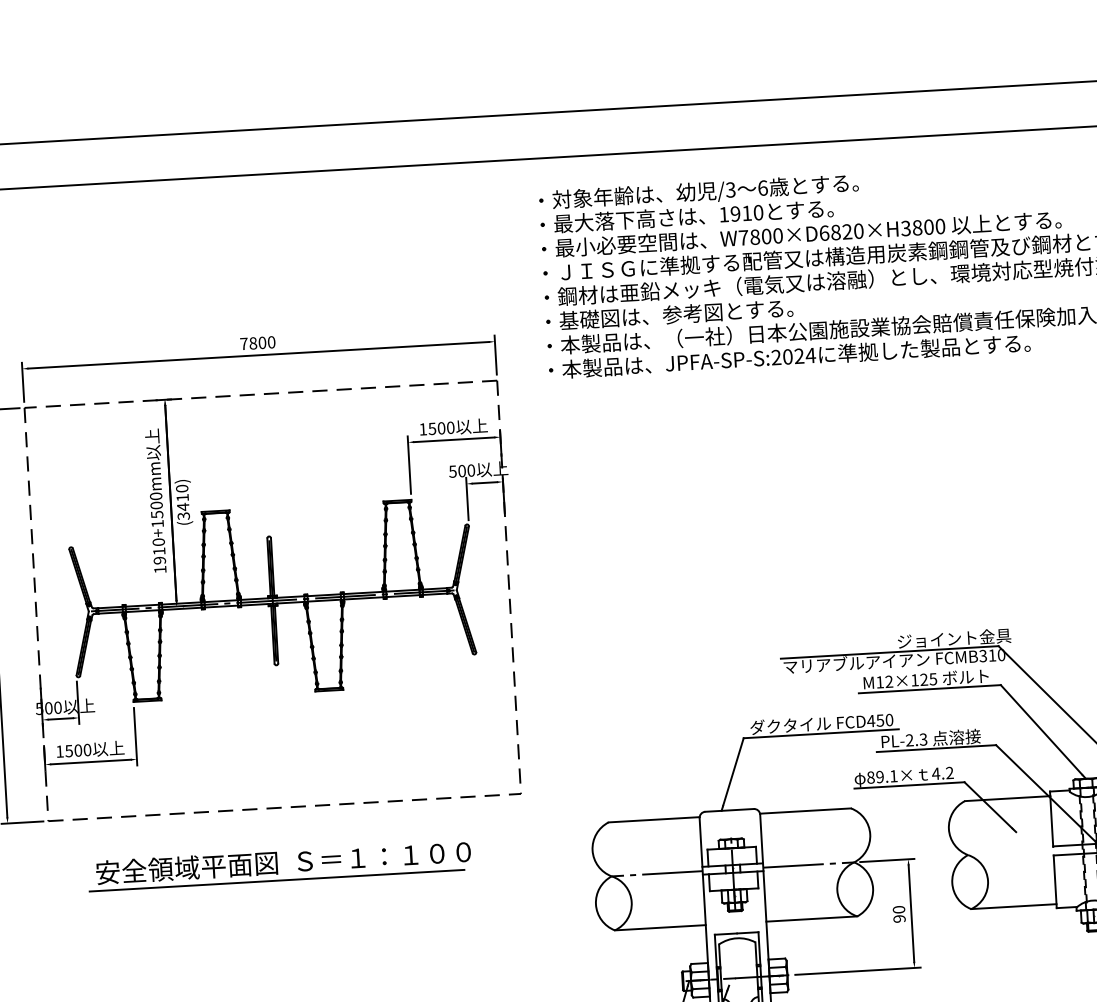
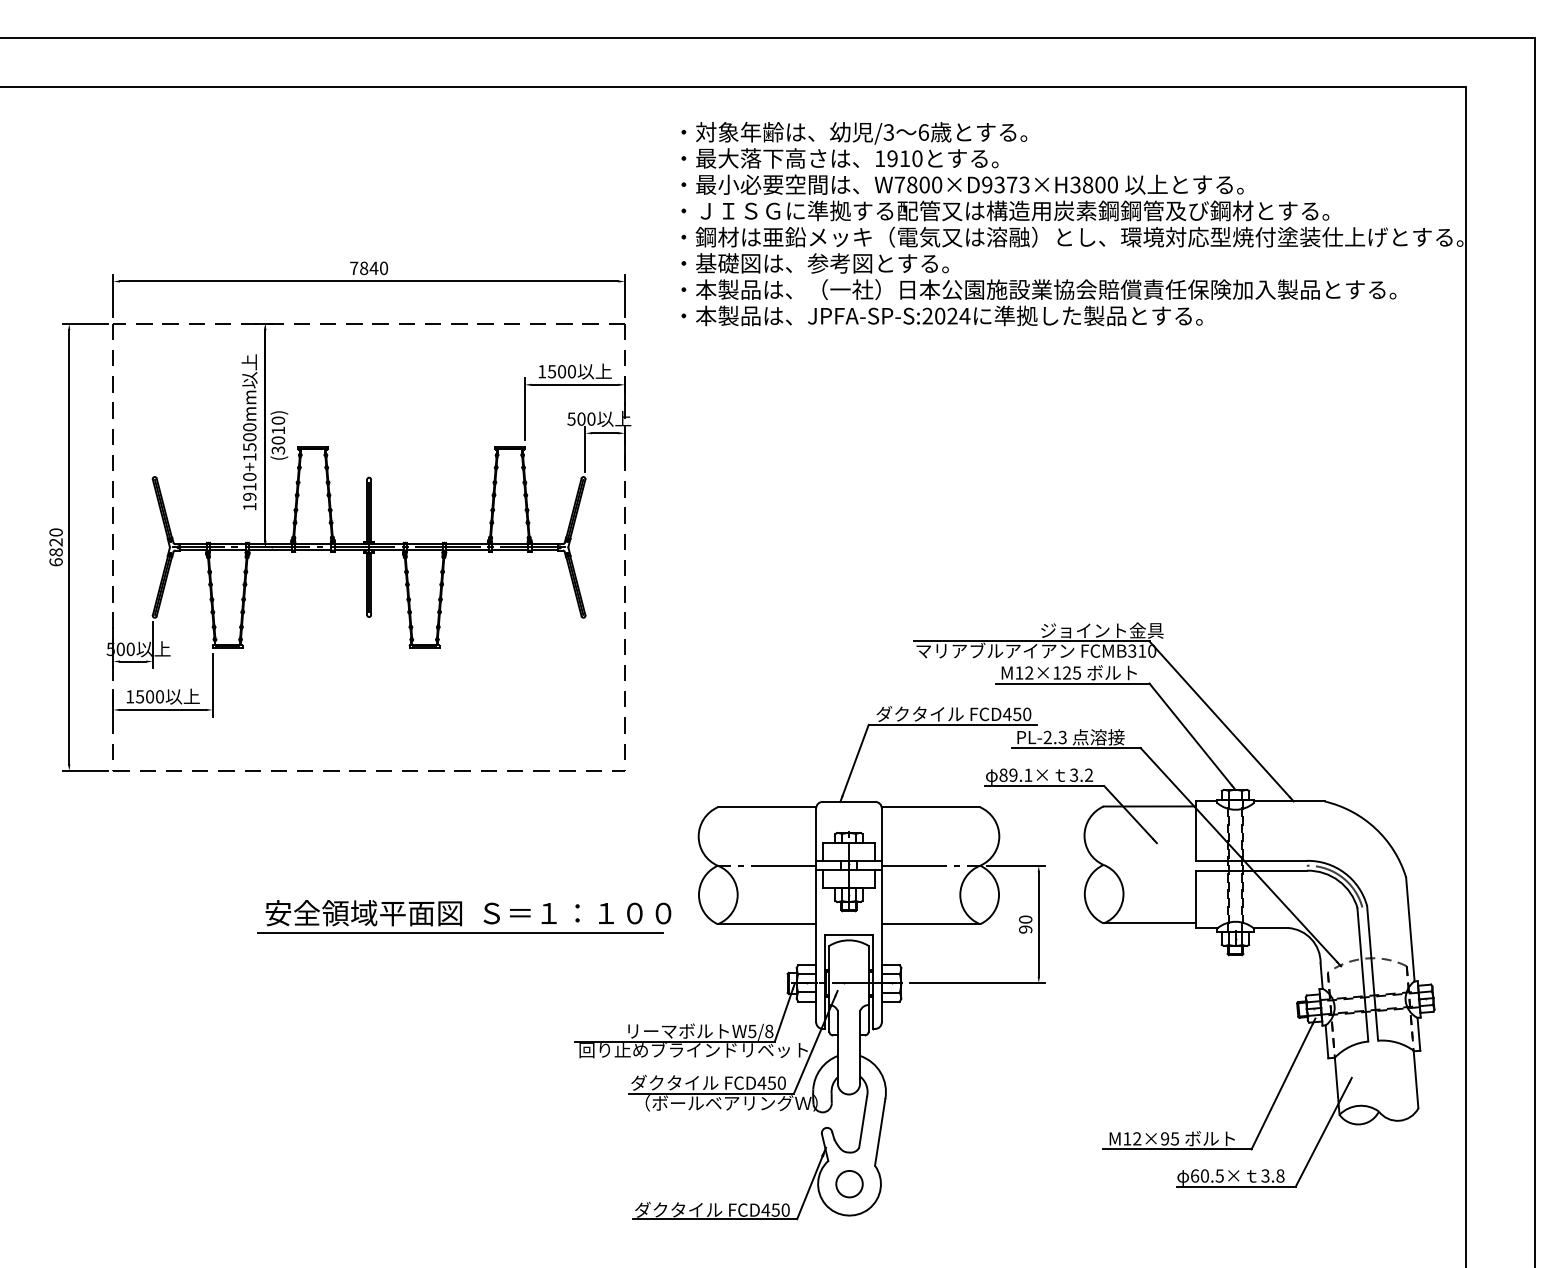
text: (841, 231) -> (1005, 184), W7800×D6820×H3800 -> W7800×D9373×H3800
text: (261, 343) -> (373, 268), 7800 -> 7840
text: (183, 506) -> (278, 440), (3410) -> (3010)
text: (935, 773) -> (1073, 774), 4.2 -> 3.2
part: (280, 865) -> (464, 916), moved

